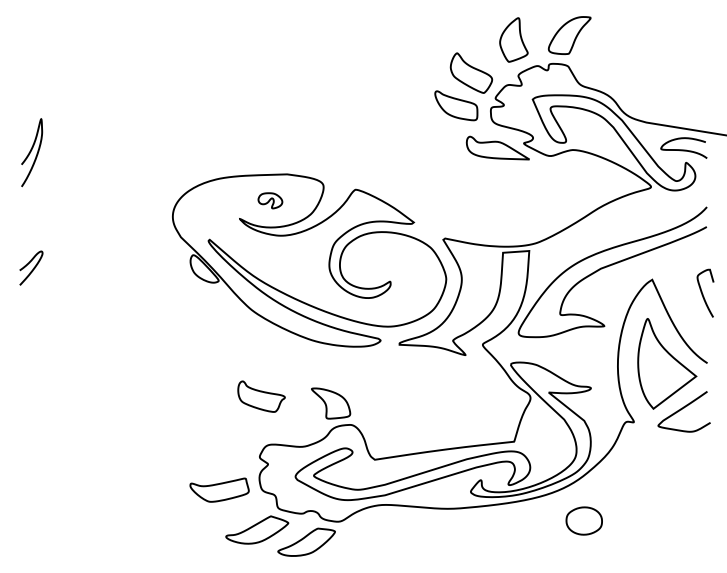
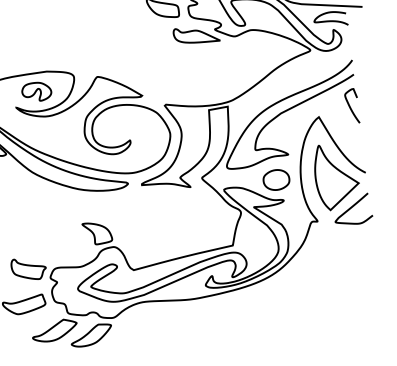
part: (270, 200) -> (36, 91), size x1.67
curve: (703, 293) -> (350, 106), moved
part: (261, 396) -> (28, 268), moved
part: (583, 520) -> (275, 179), moved

